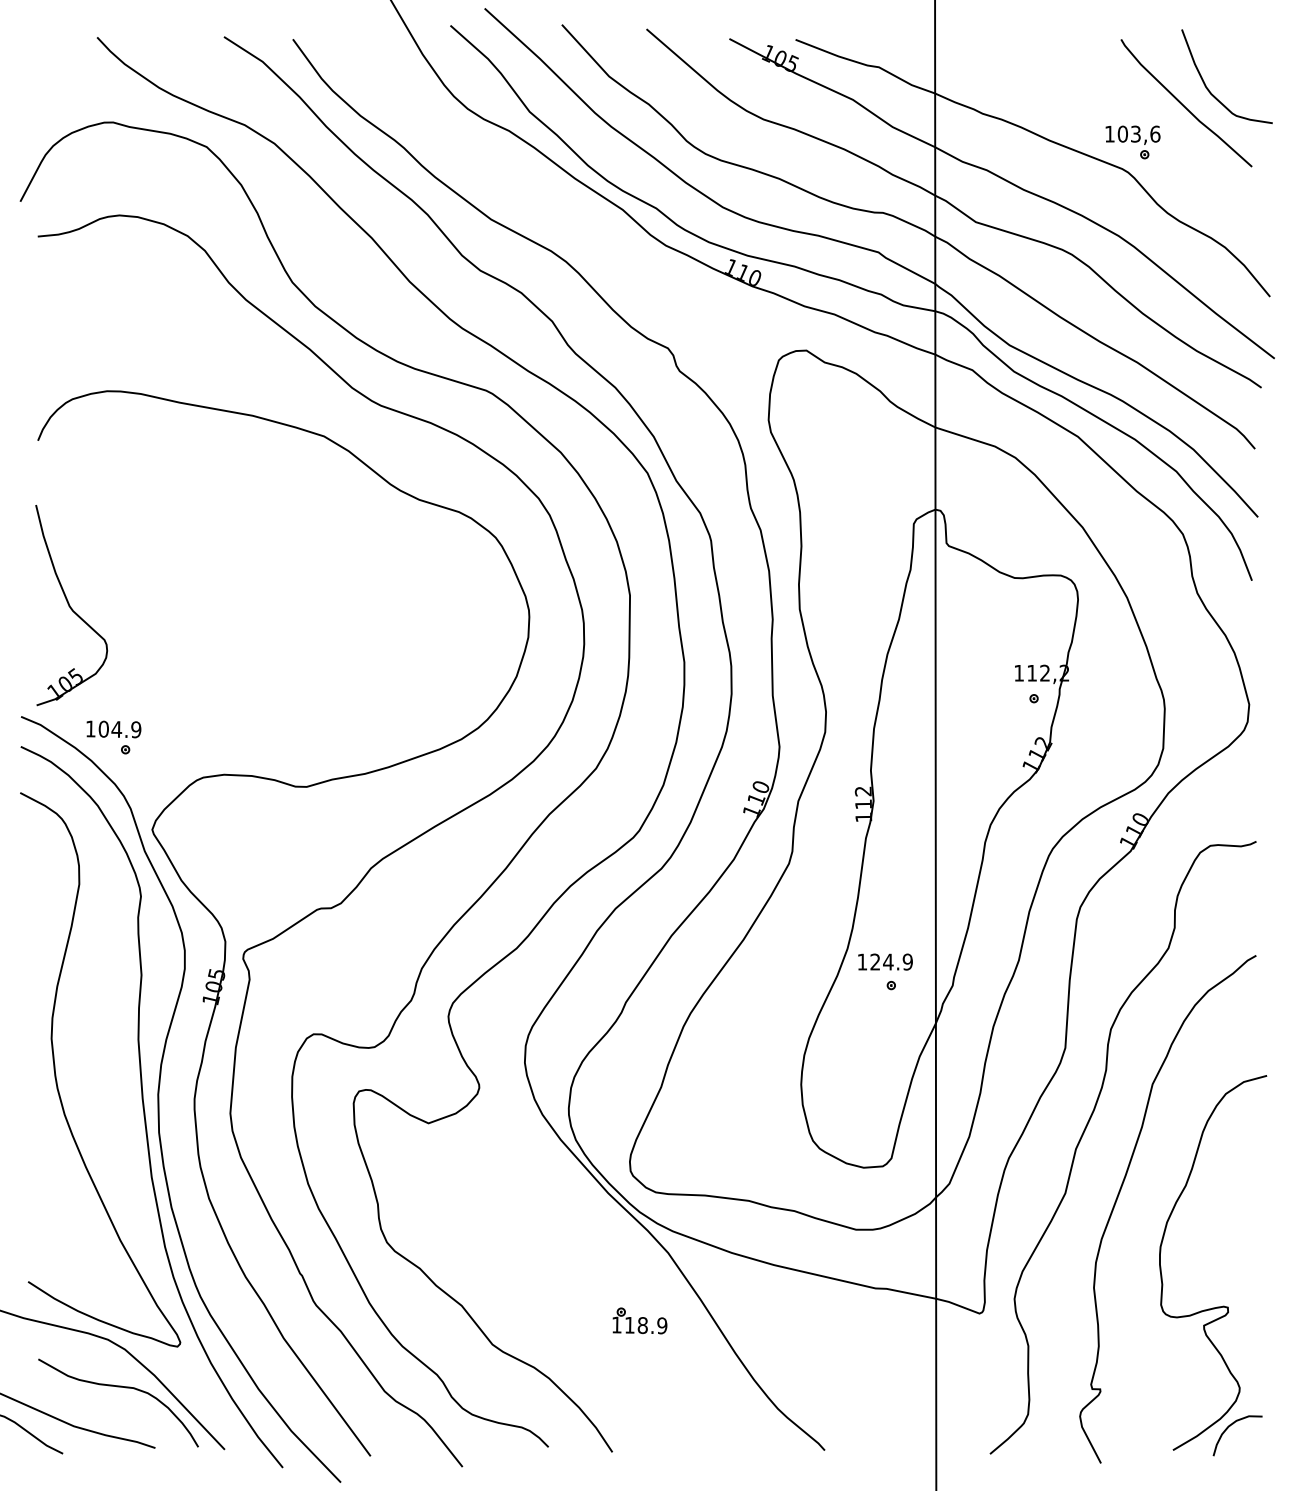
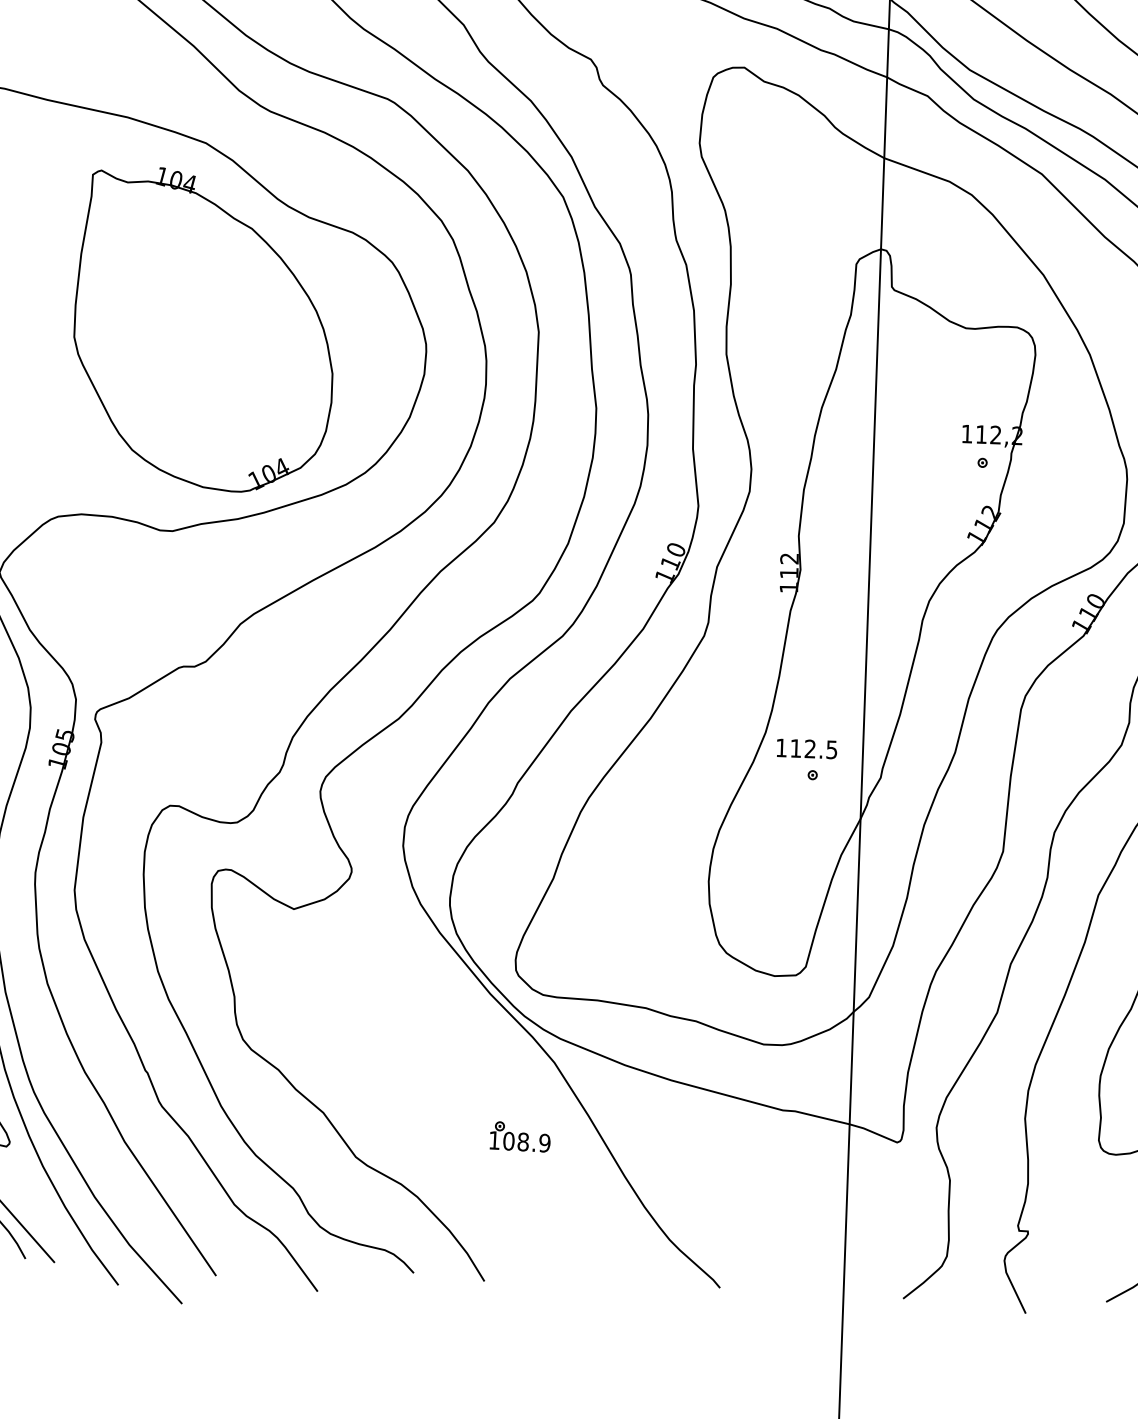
part: (328, 604) -> (204, 329), added
text: (891, 961) -> (813, 748), 124.9 -> 112.5
text: (629, 1324) -> (508, 1140), 118.9 -> 108.9

